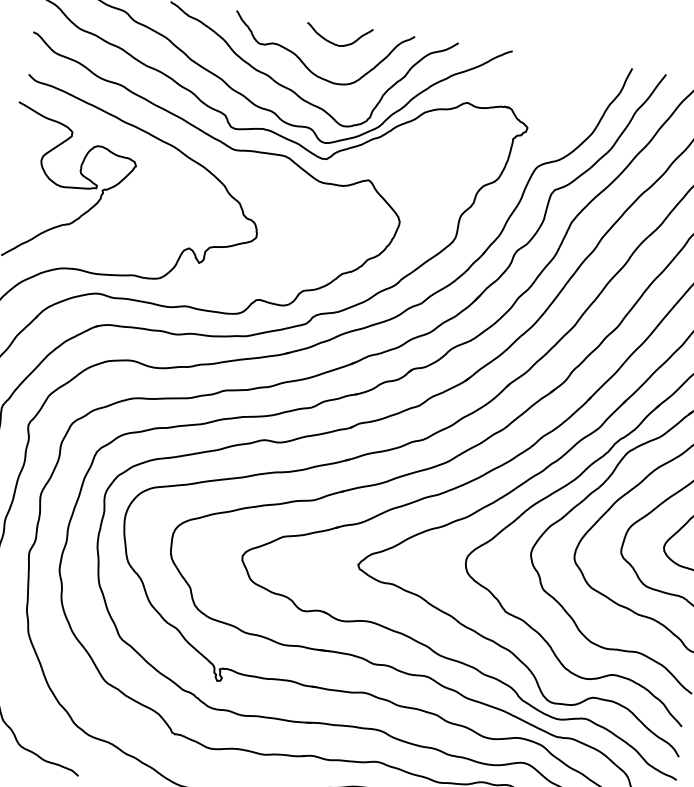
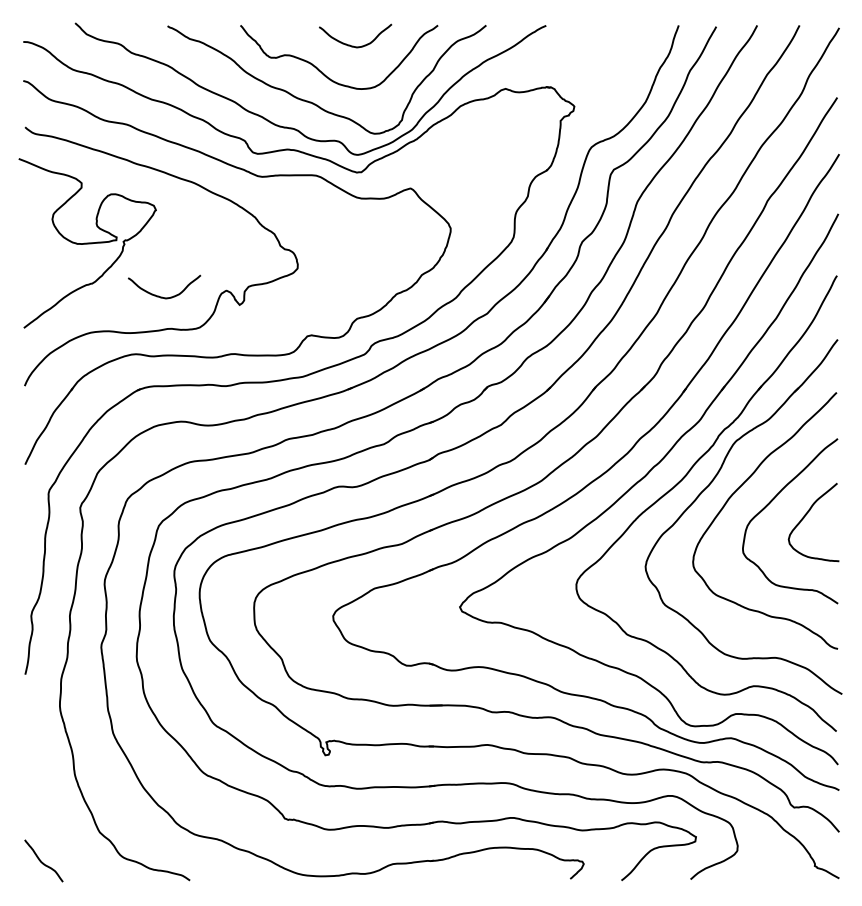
curve: (130, 245) -> (162, 296), added

